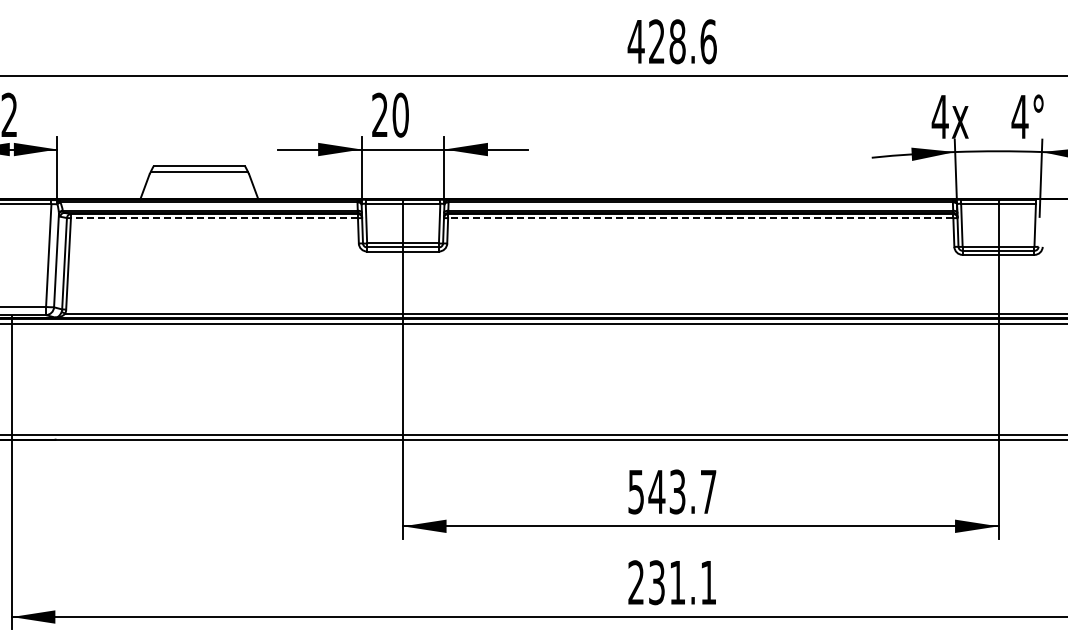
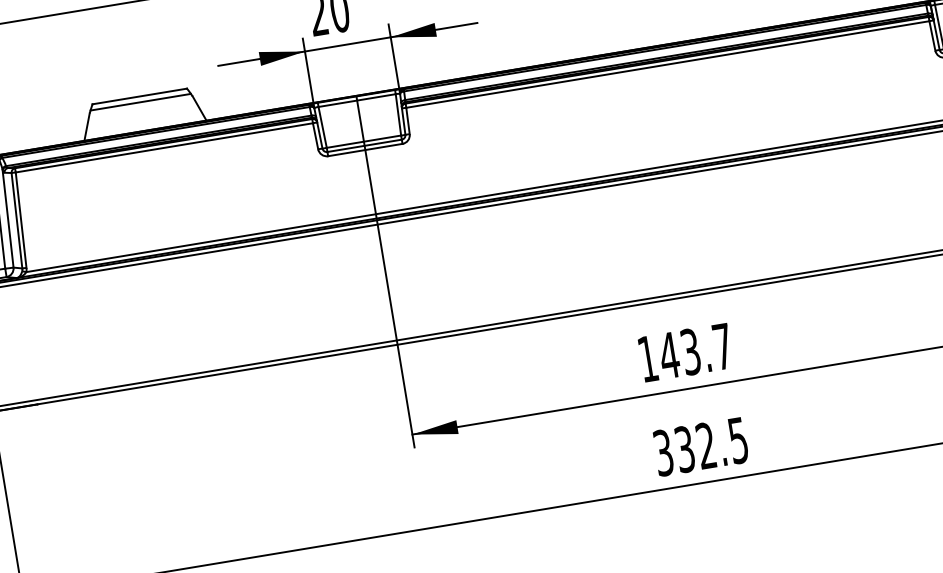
line: (214, 218) -> (164, 148), dashed -> solid
line: (700, 218) -> (667, 64), dashed -> solid
text: (635, 492) -> (647, 359), 543.7 -> 143.7
text: (672, 582) -> (701, 446), 231.1 -> 332.5

